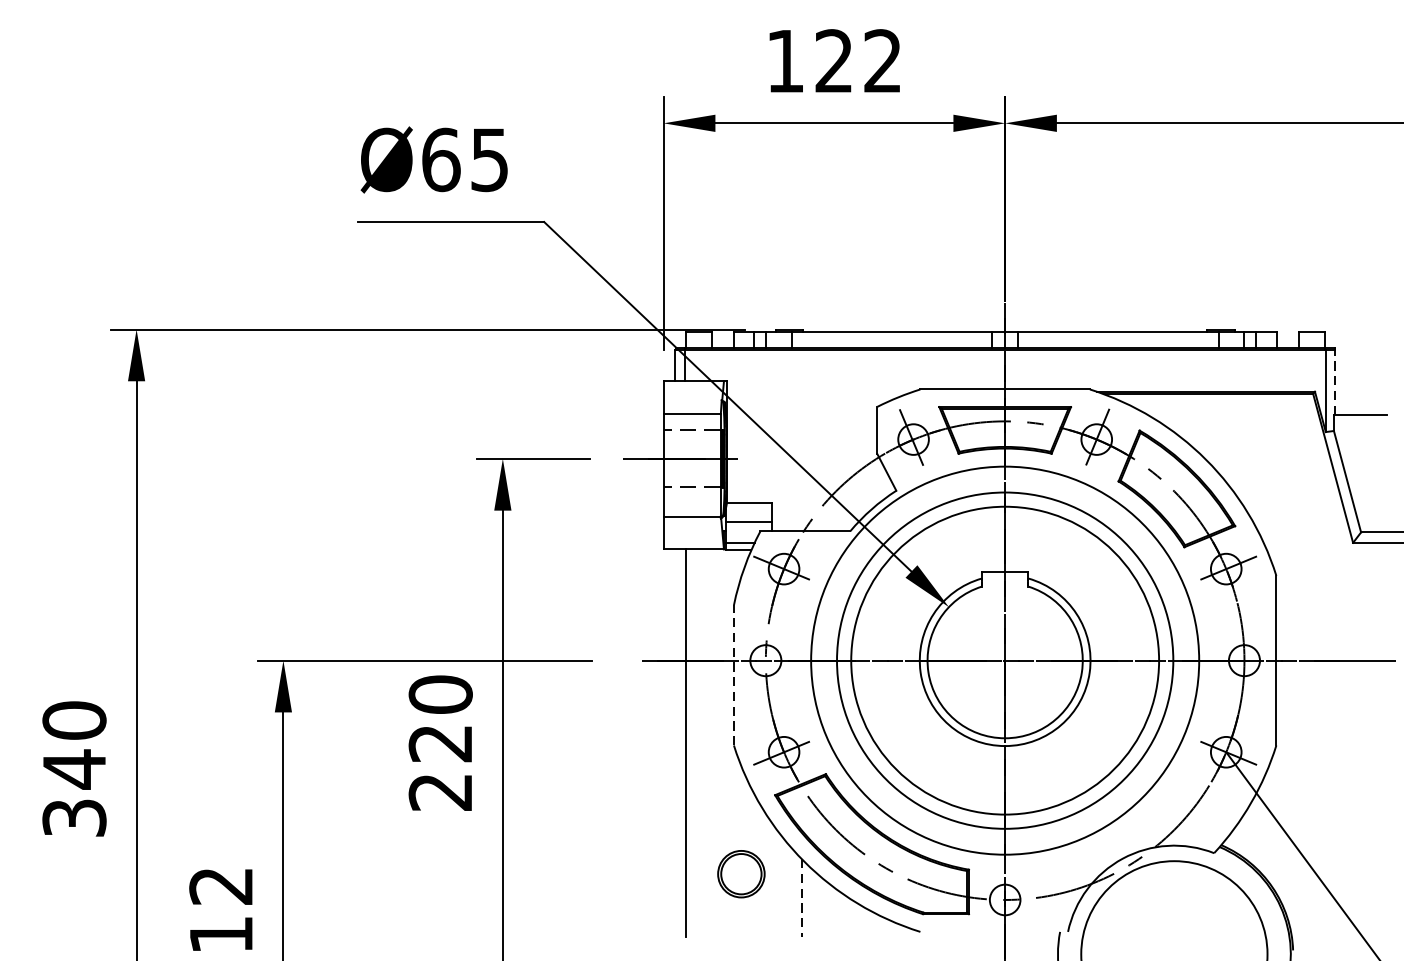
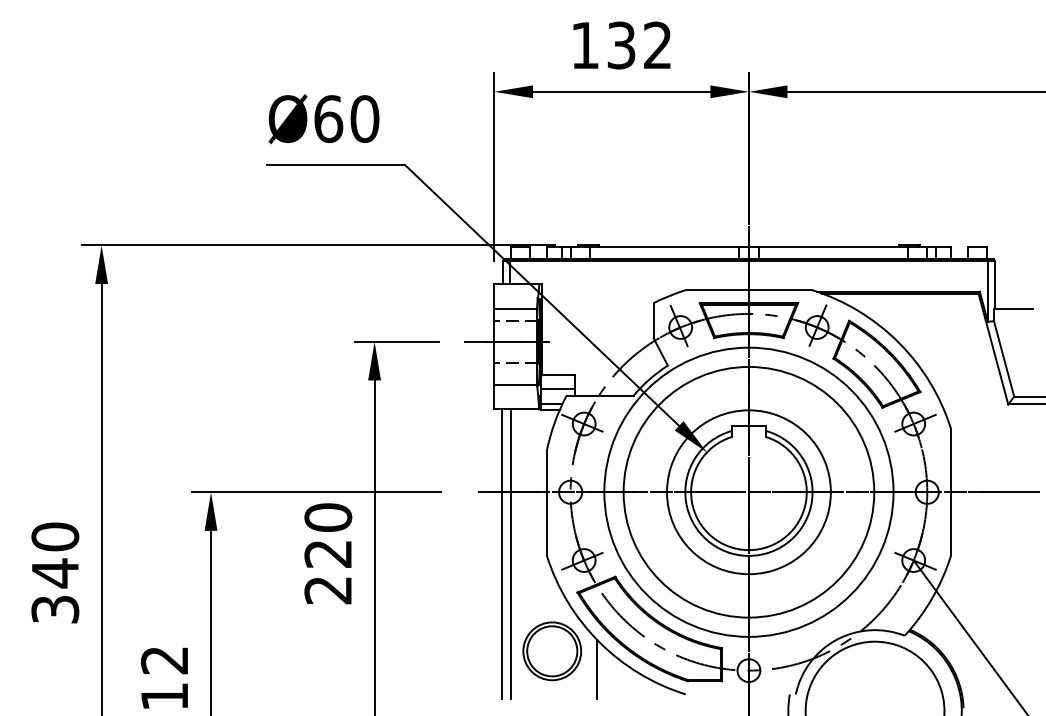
text: (834, 61) -> (621, 45), 122 -> 132
text: (489, 160) -> (364, 119), Ø65 -> Ø60
line: (1334, 381) -> (994, 284), dashed -> solid
circle: (1004, 660) -> (748, 492), size x0.71
line: (733, 674) -> (546, 502), dashed -> solid
line: (674, 742) -> (502, 553), added
part: (741, 874) -> (552, 651), size x1.67
line: (801, 898) -> (597, 669), dashed -> solid

